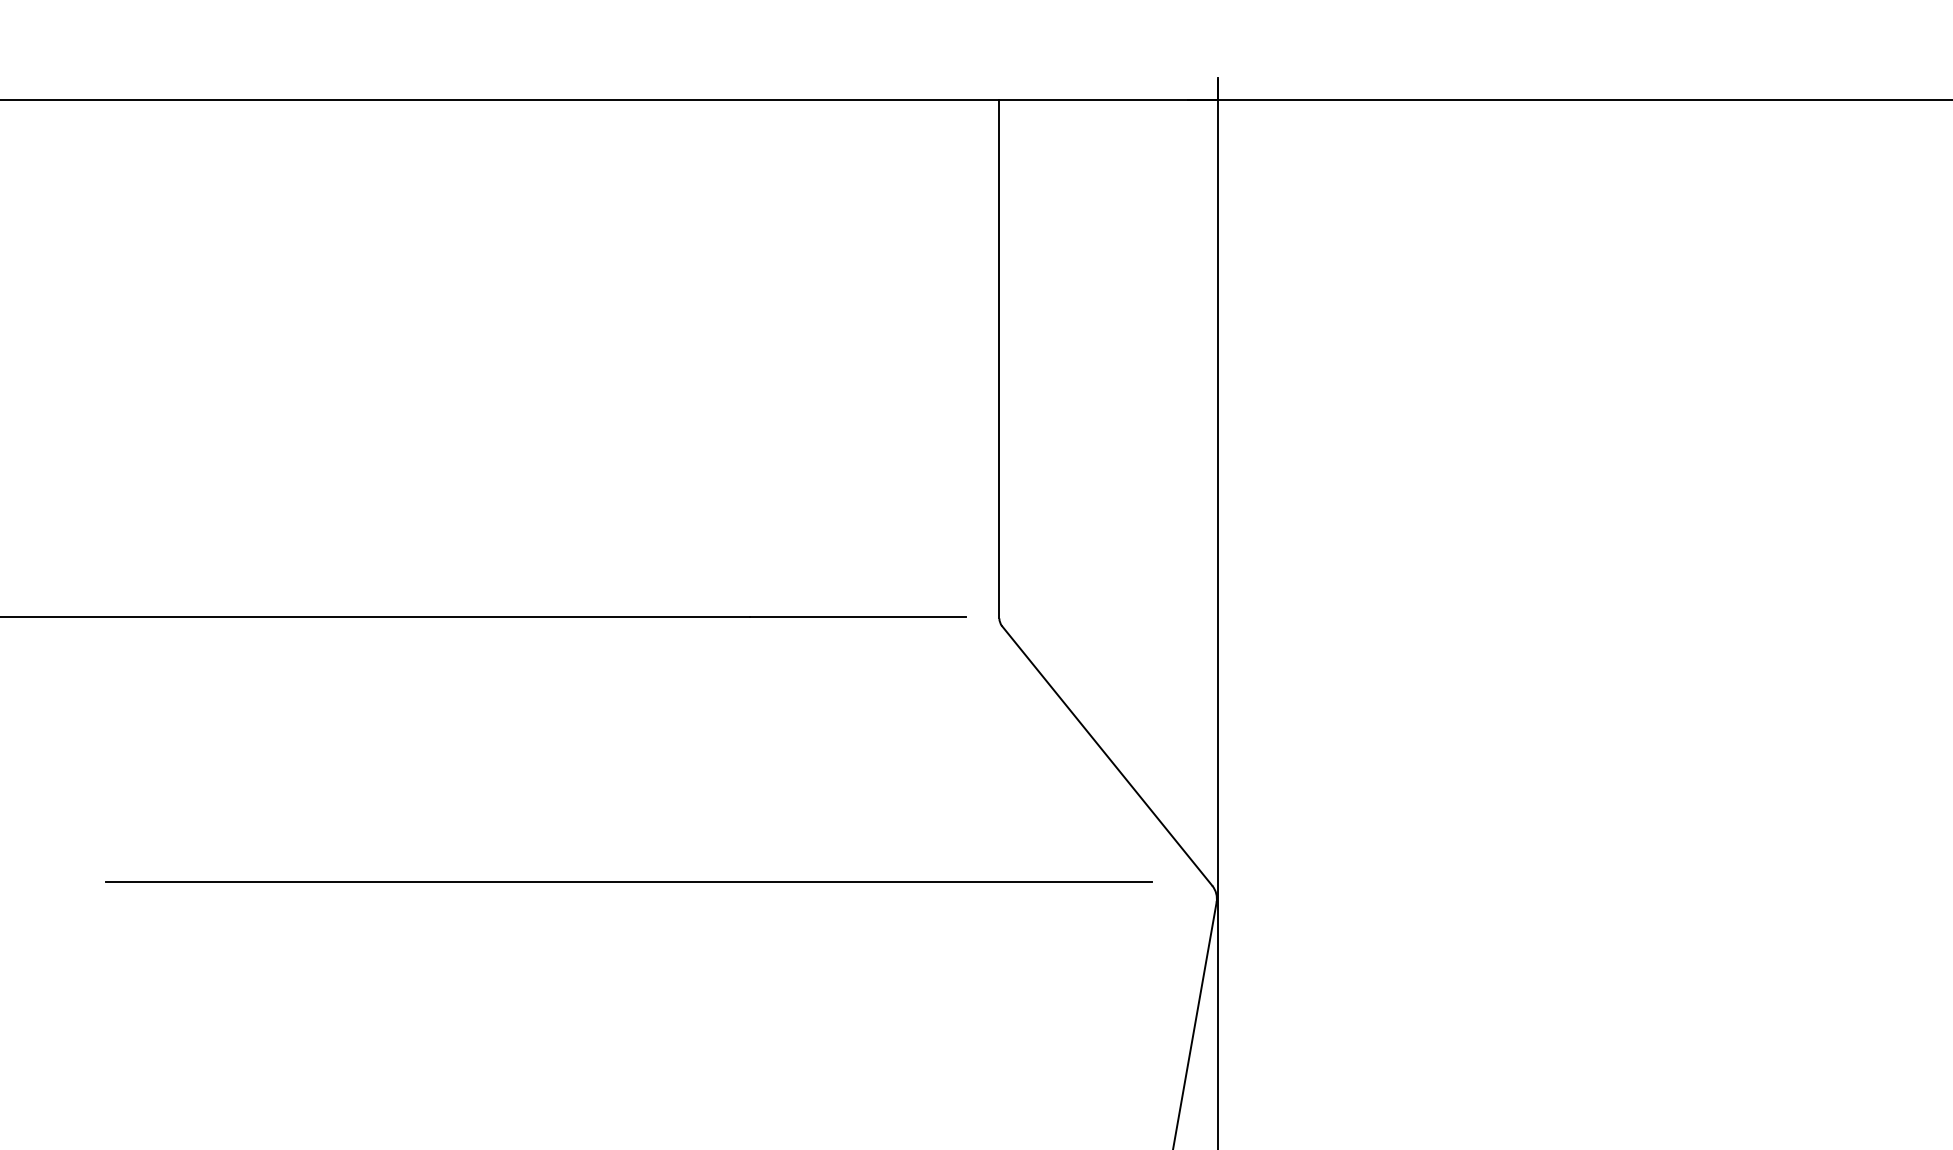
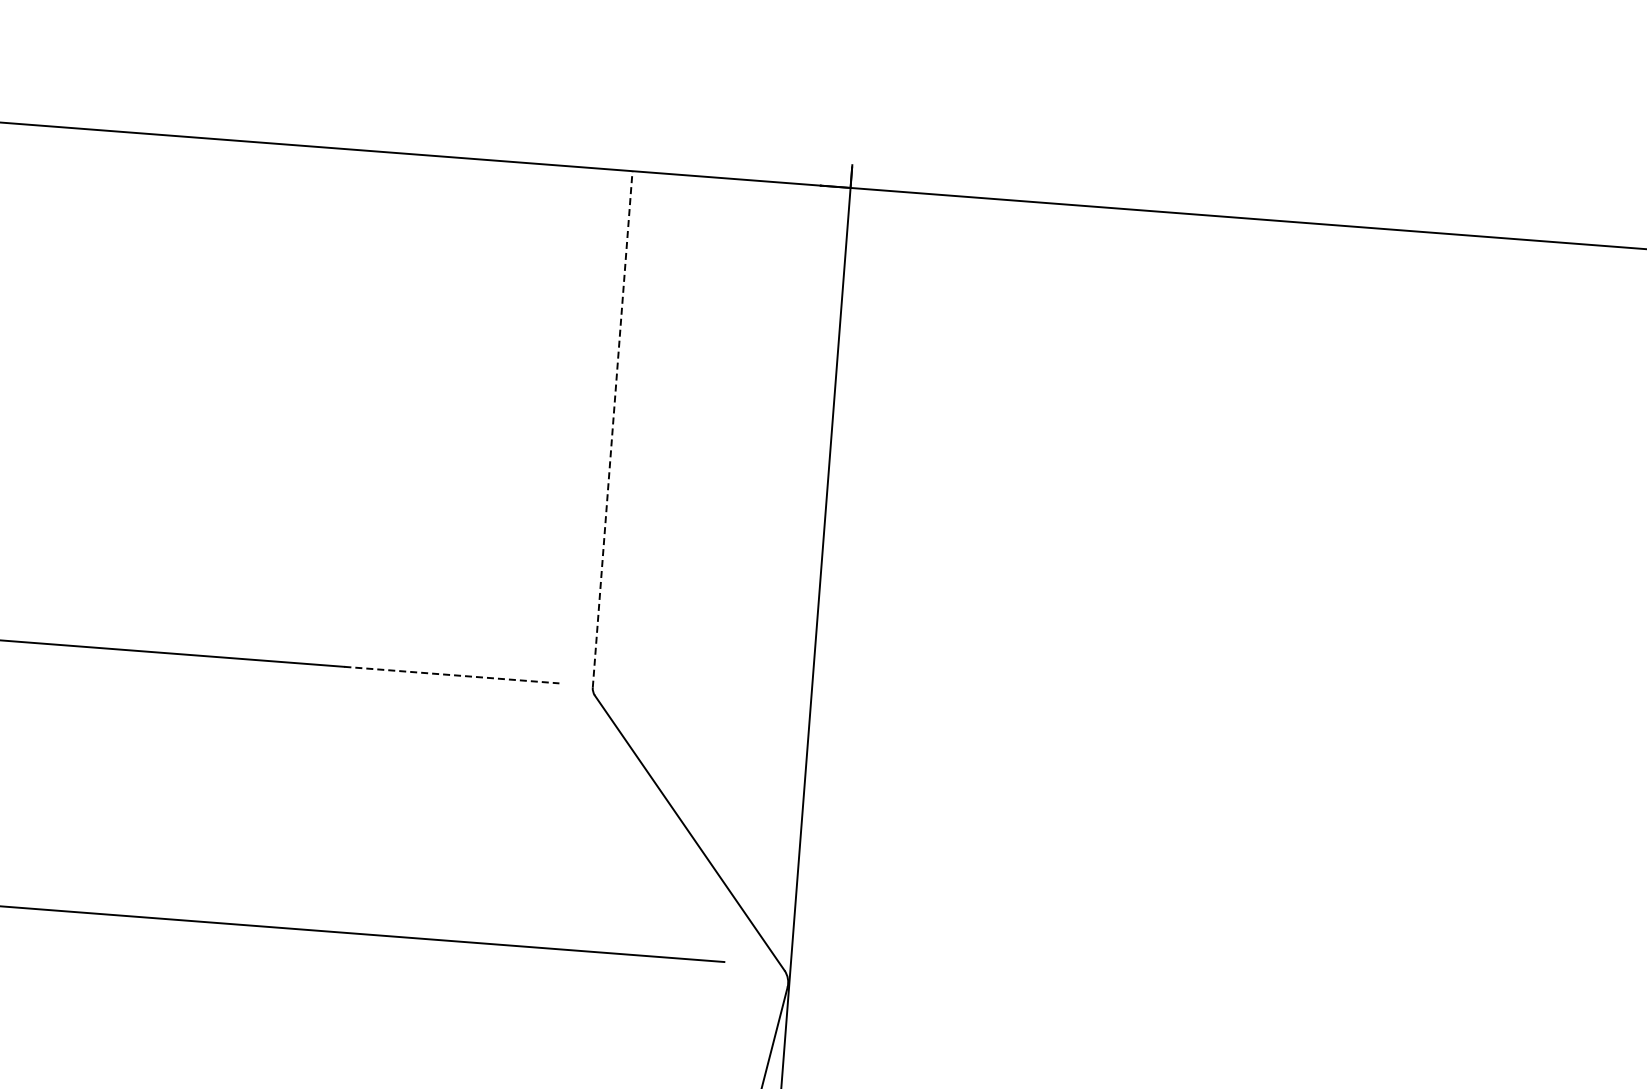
line: (999, 358) -> (612, 428), solid -> dashed
line: (857, 616) -> (451, 674), solid -> dashed

